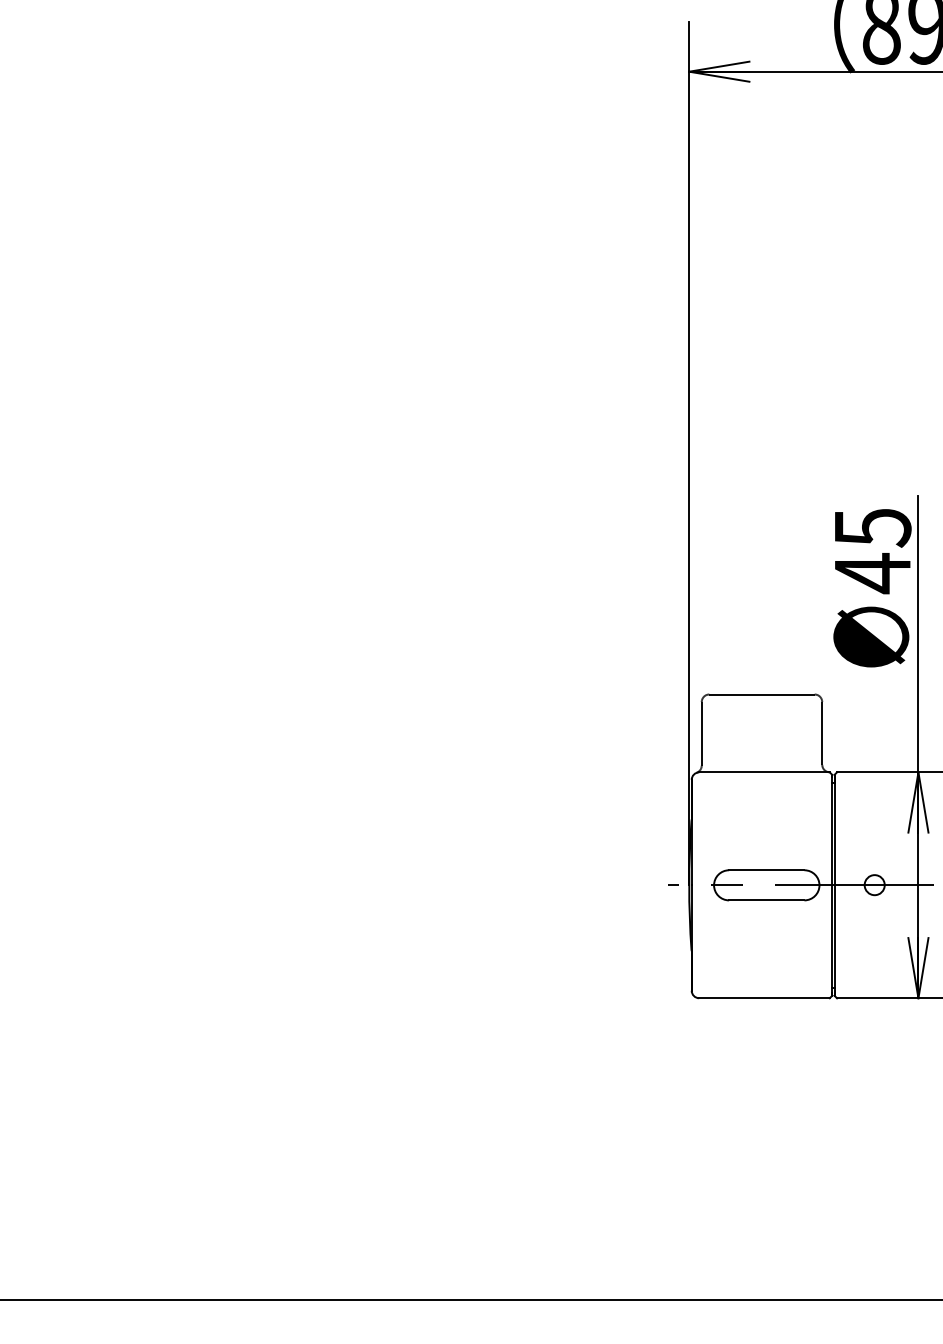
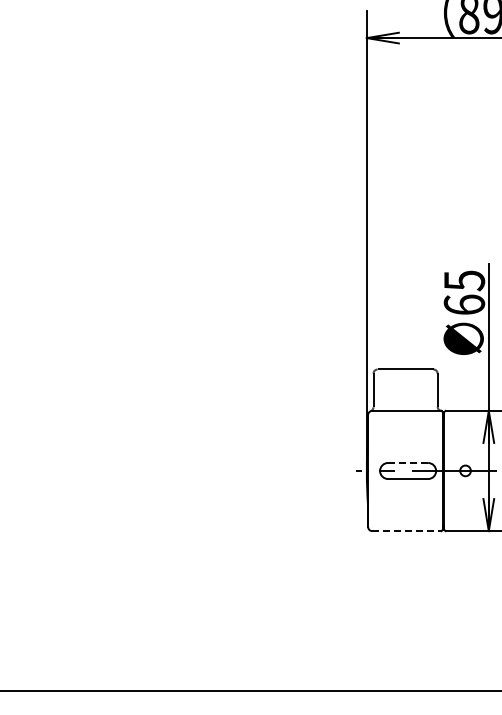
text: (872, 574) -> (464, 305), 45 -> 65
line: (765, 869) -> (407, 462), solid -> dashed
line: (763, 999) -> (406, 531), solid -> dashed

